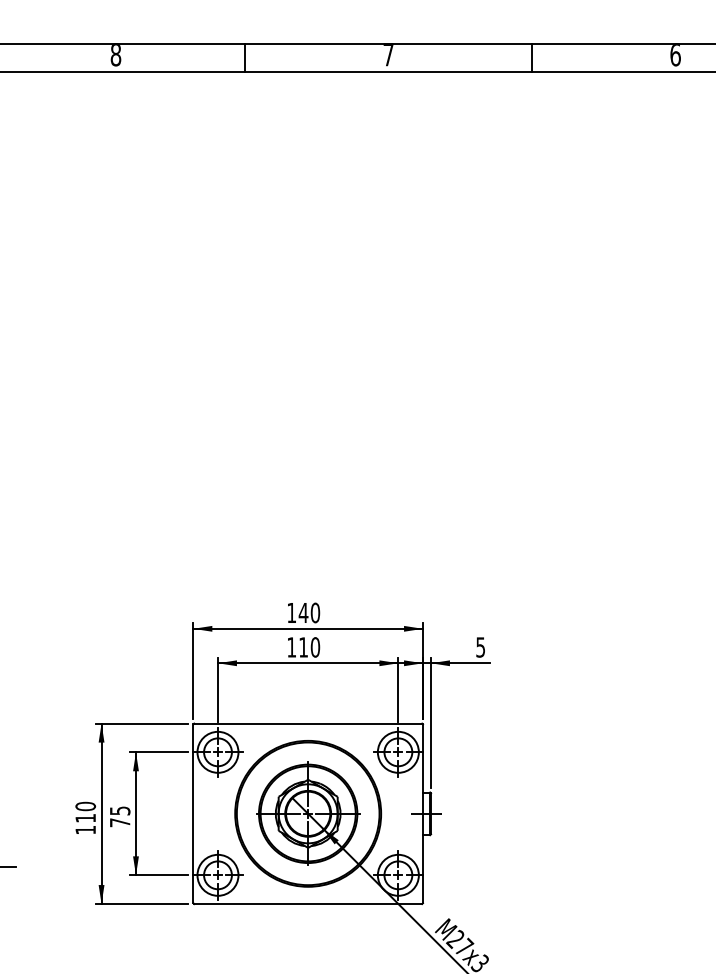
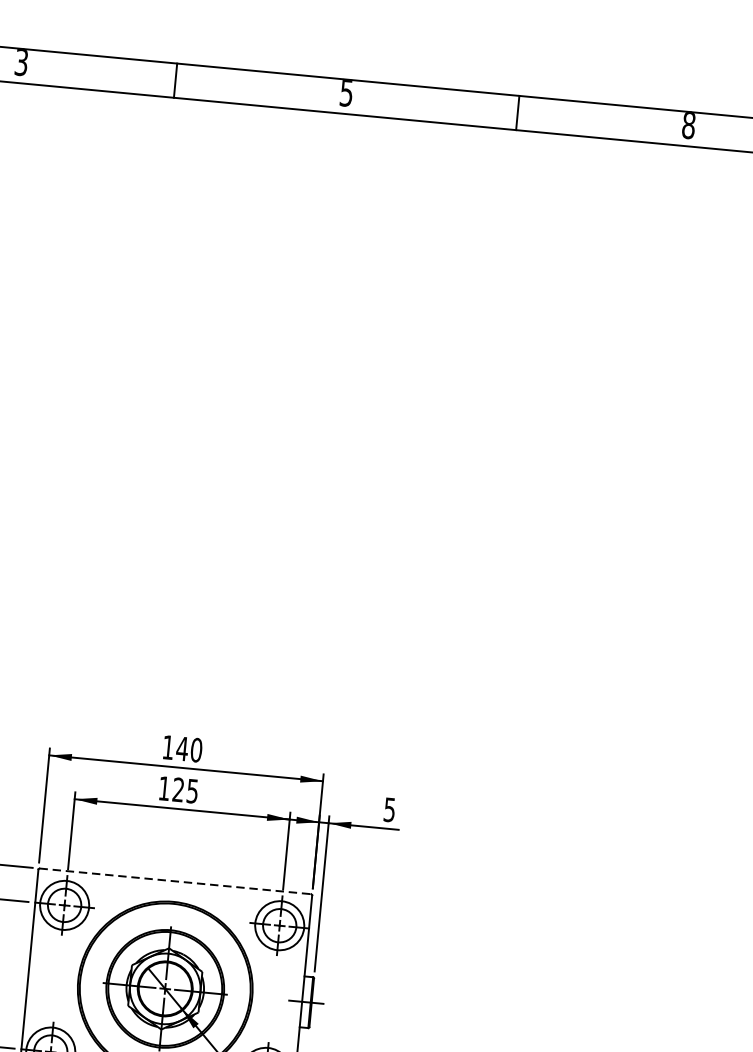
text: (115, 55) -> (20, 62), 8 -> 3
text: (388, 55) -> (346, 93), 7 -> 5
text: (675, 55) -> (688, 126), 6 -> 8
text: (309, 647) -> (185, 790), 110 -> 125
line: (308, 723) -> (175, 881), solid -> dashed

